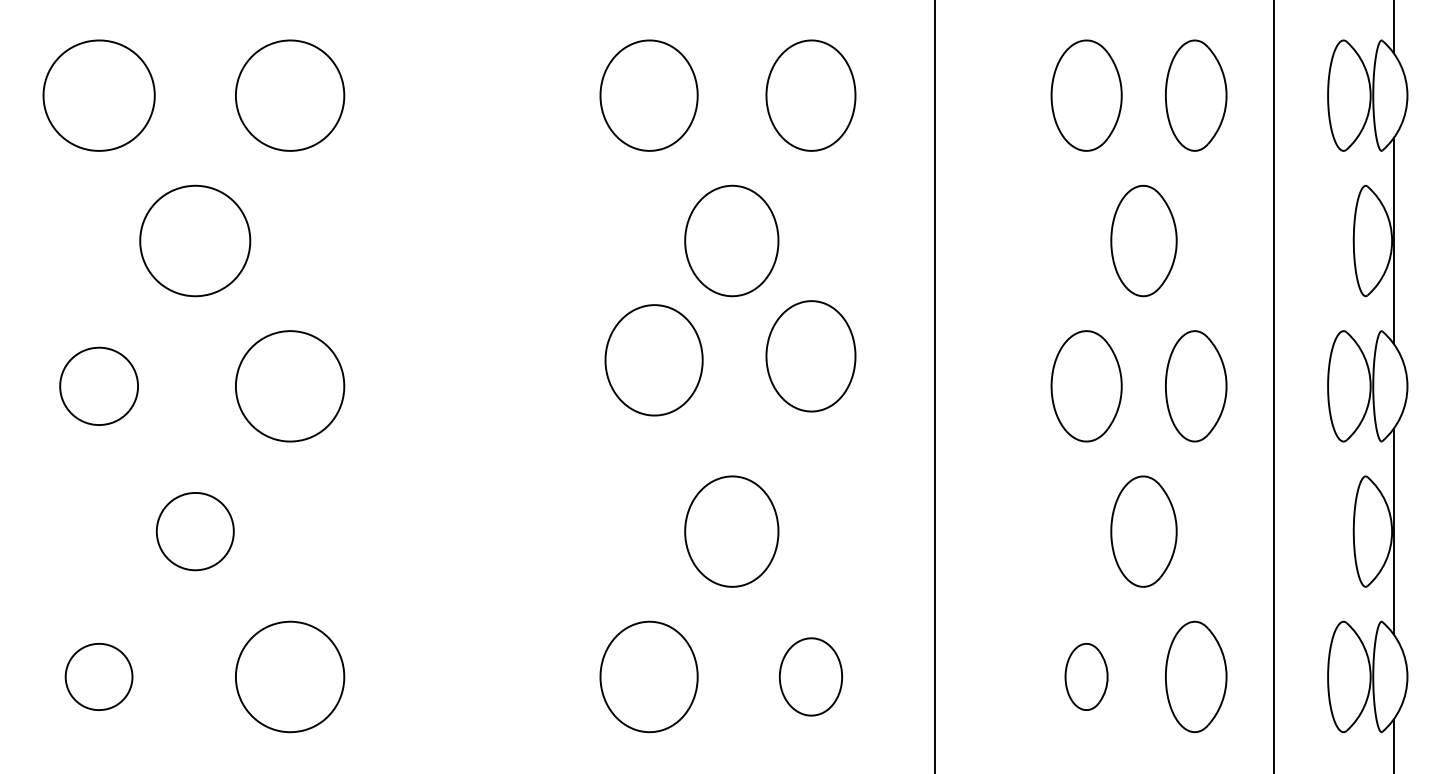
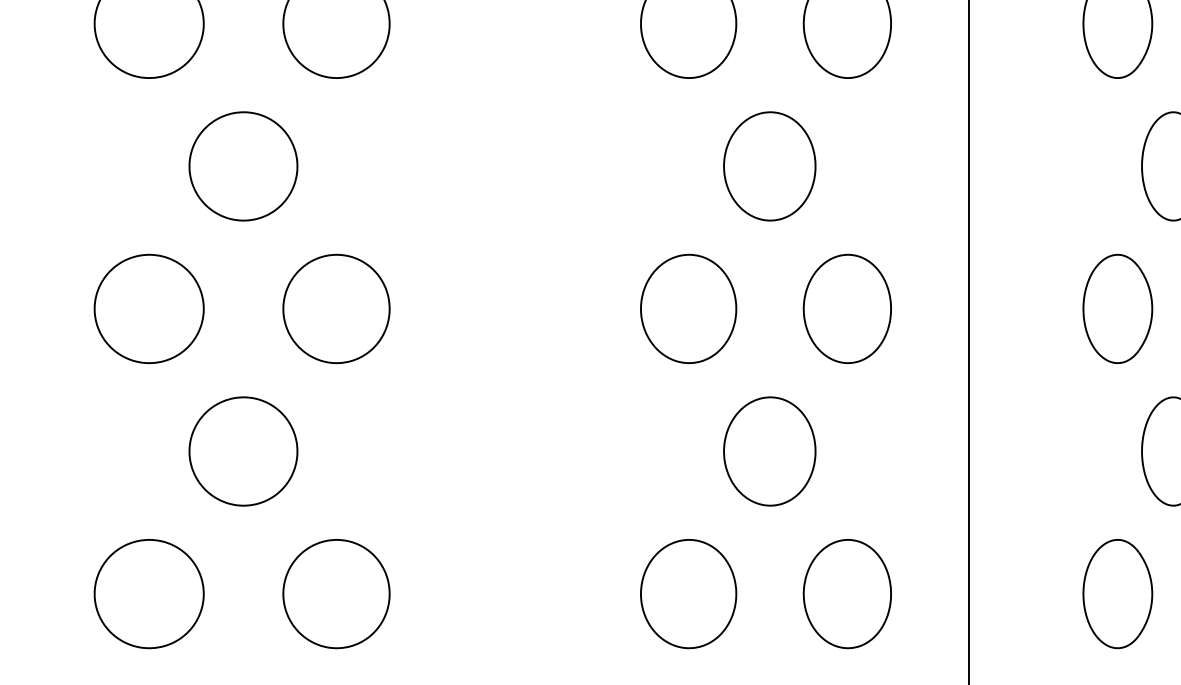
part: (810, 356) -> (846, 309), moved
part: (653, 360) -> (688, 309), moved
part: (98, 386) -> (148, 309), size x1.43
part: (195, 531) -> (243, 451), size x1.43
part: (98, 676) -> (148, 593), size x1.67
part: (810, 676) -> (846, 593), size x1.43
part: (1086, 676) -> (1117, 593), size x1.67

